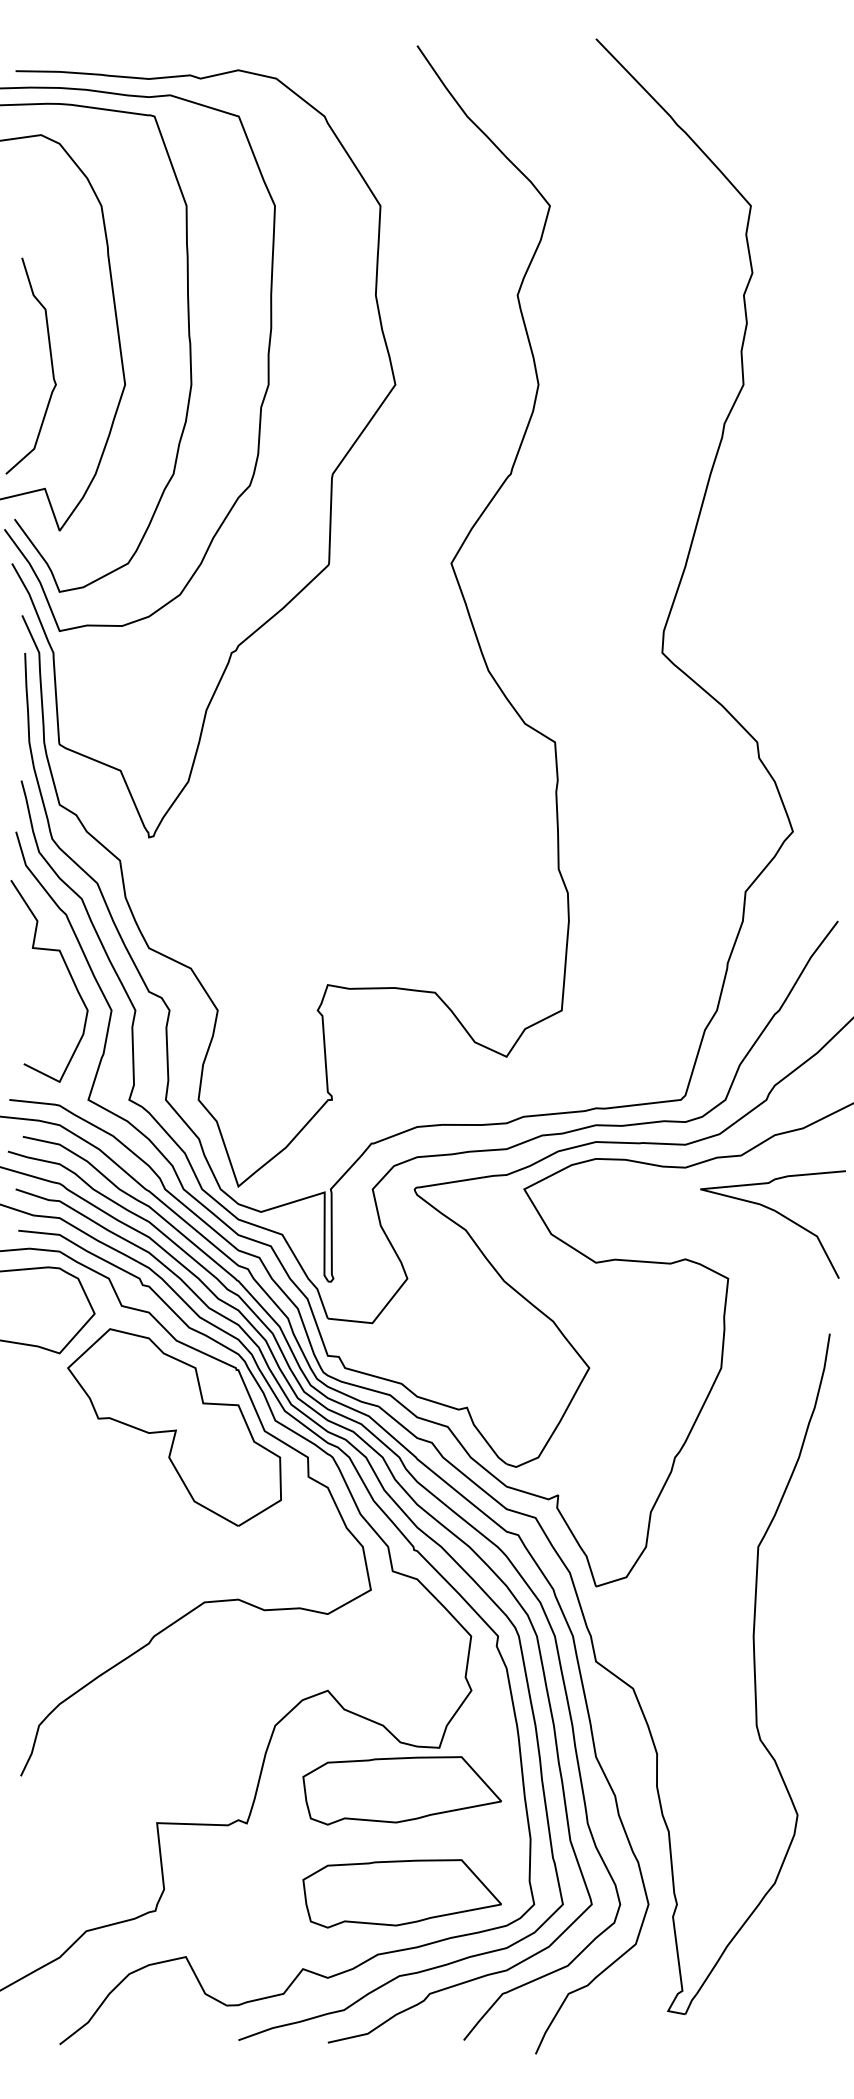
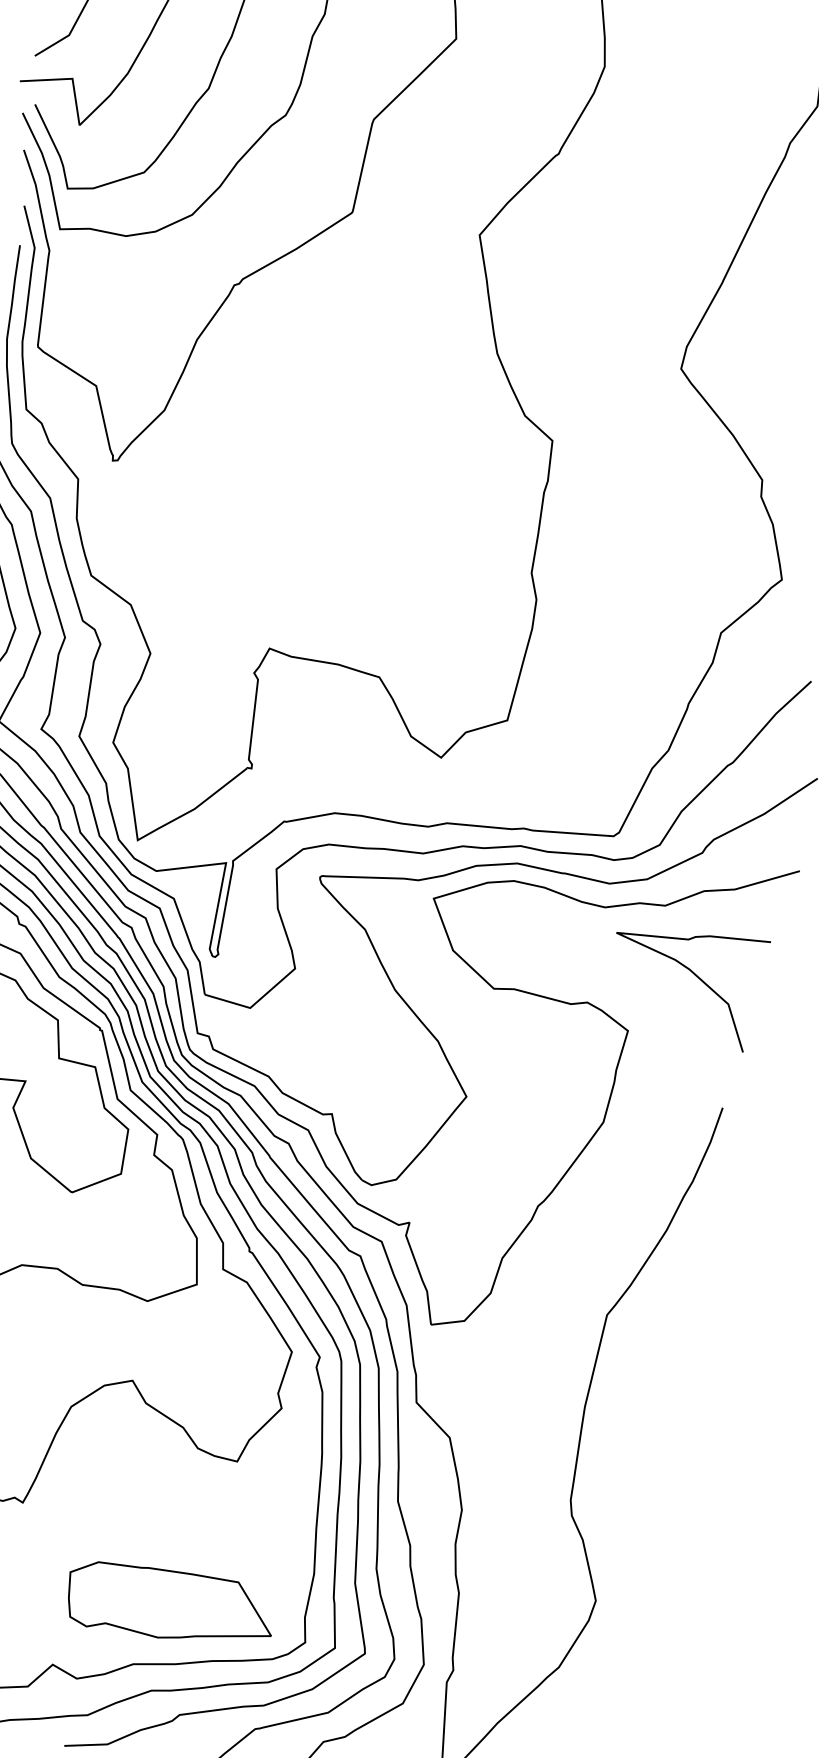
part: (401, 1790) -> (189, 1498), removed

